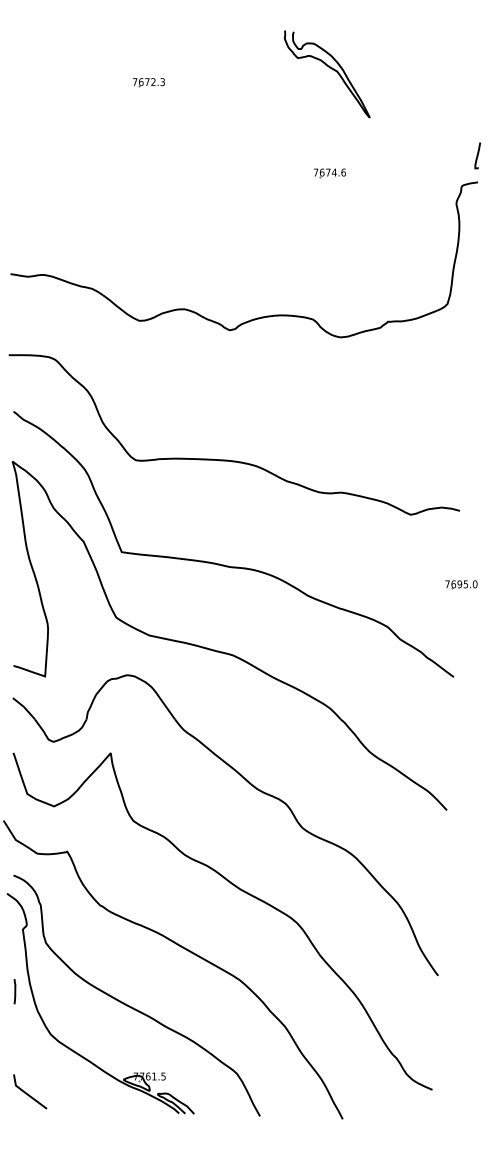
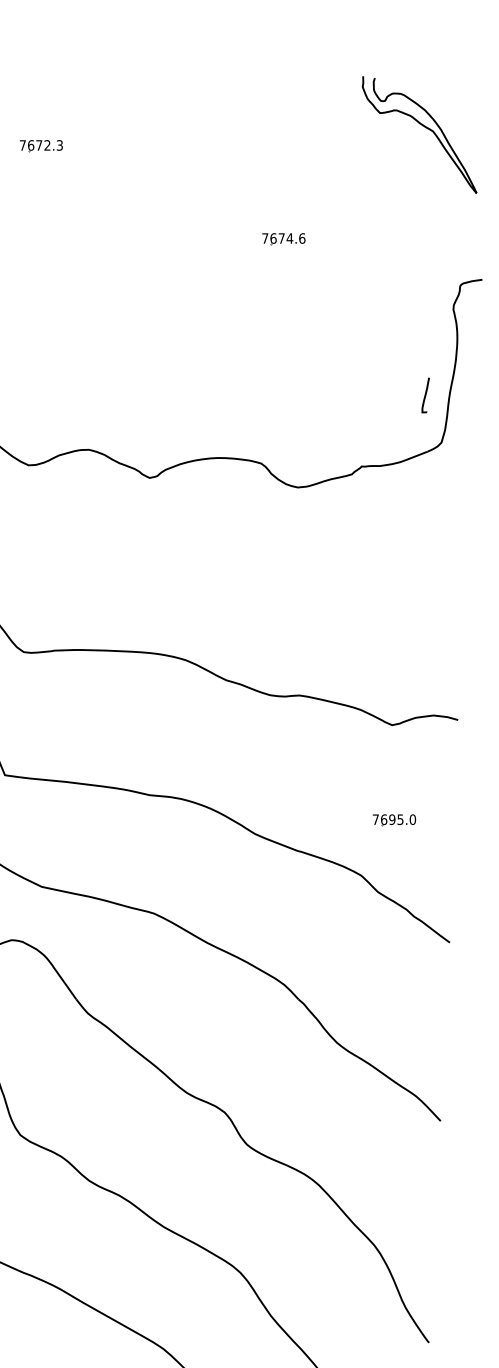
curve: (329, 68) -> (422, 127), moved
curve: (477, 155) -> (425, 395), moved
part: (329, 173) -> (283, 239), moved
part: (461, 584) -> (394, 819), moved

